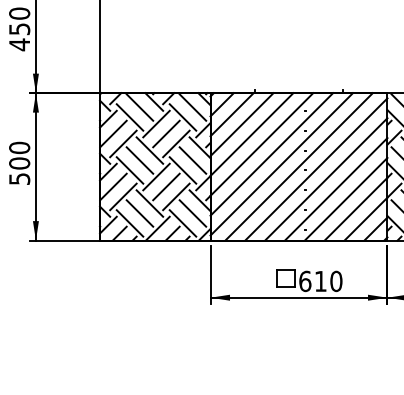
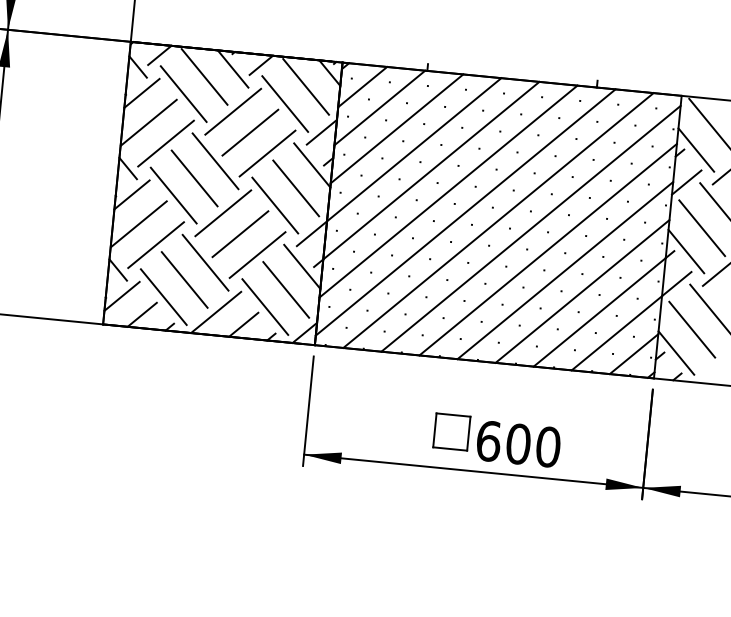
text: (320, 281) -> (517, 444), 610 -> 600

